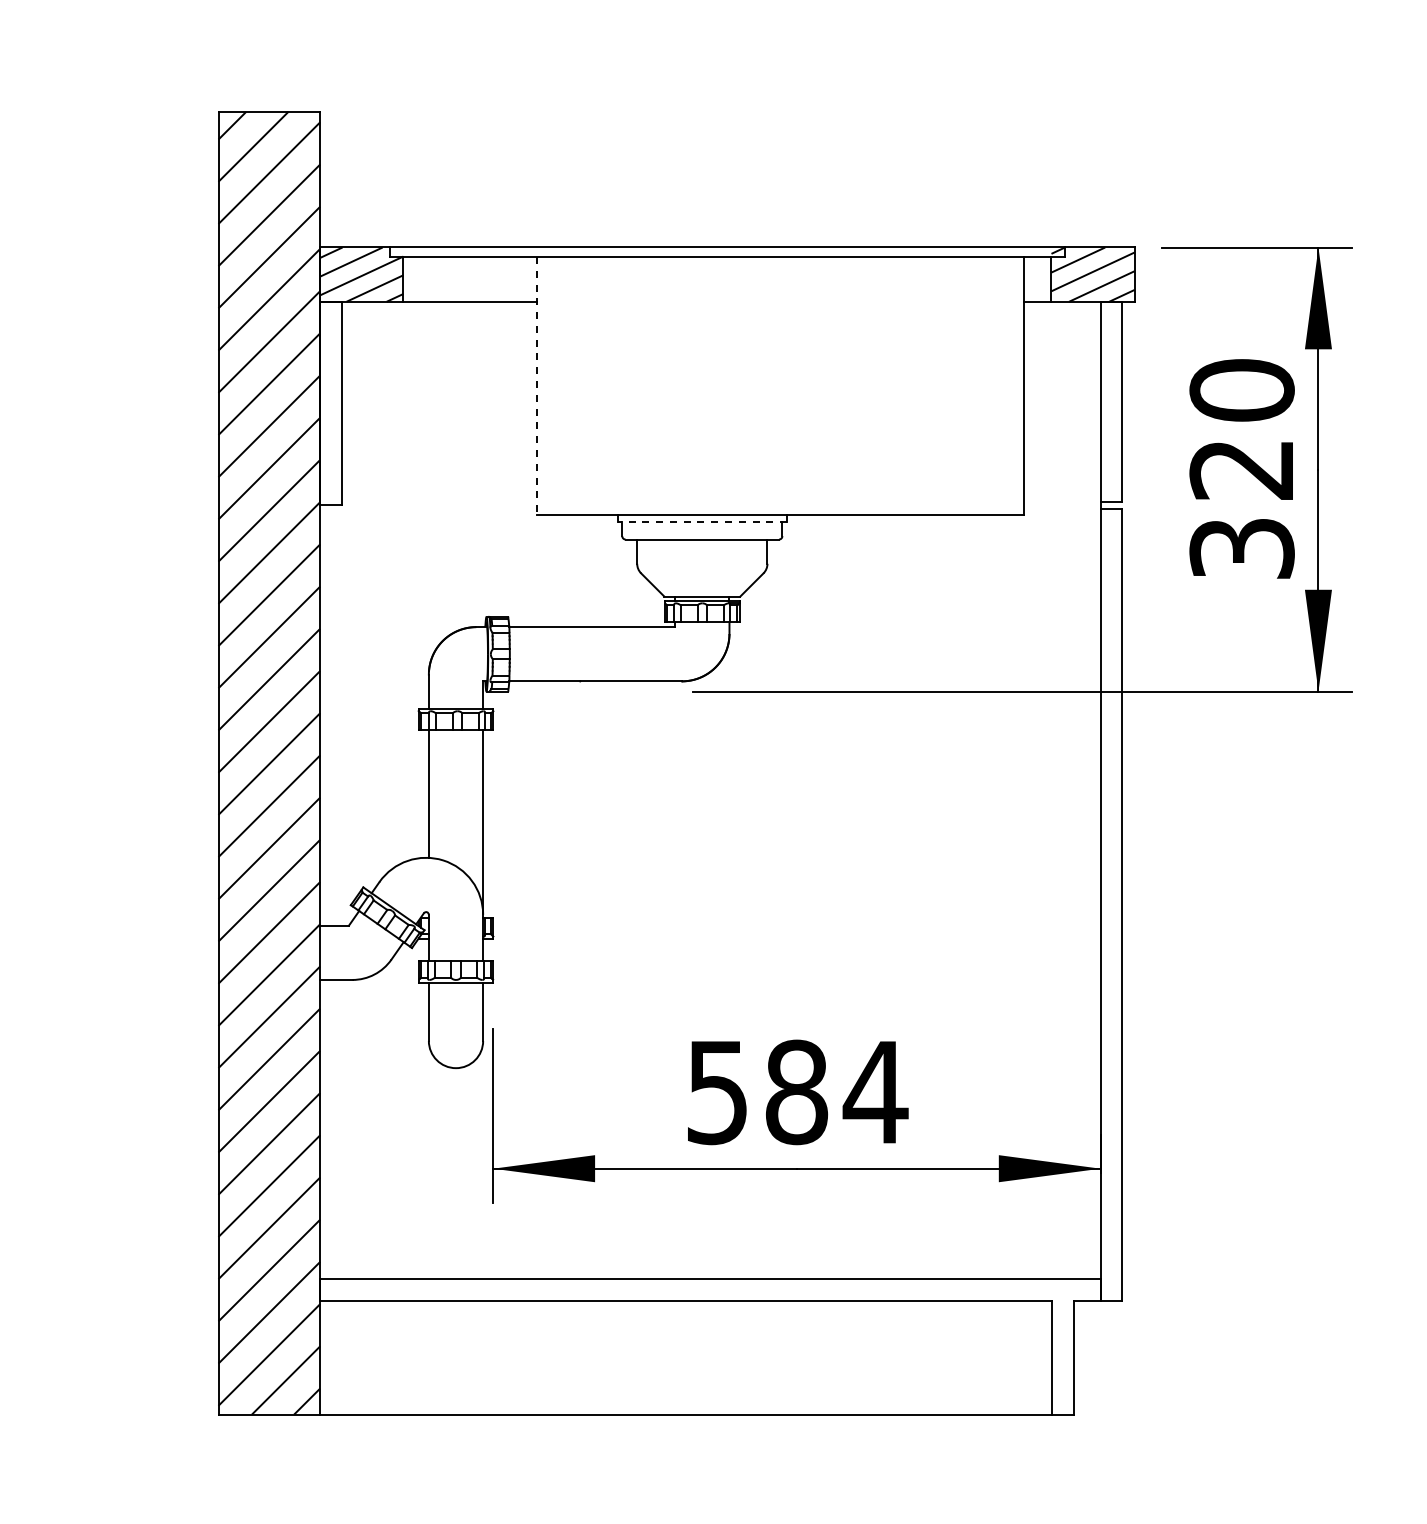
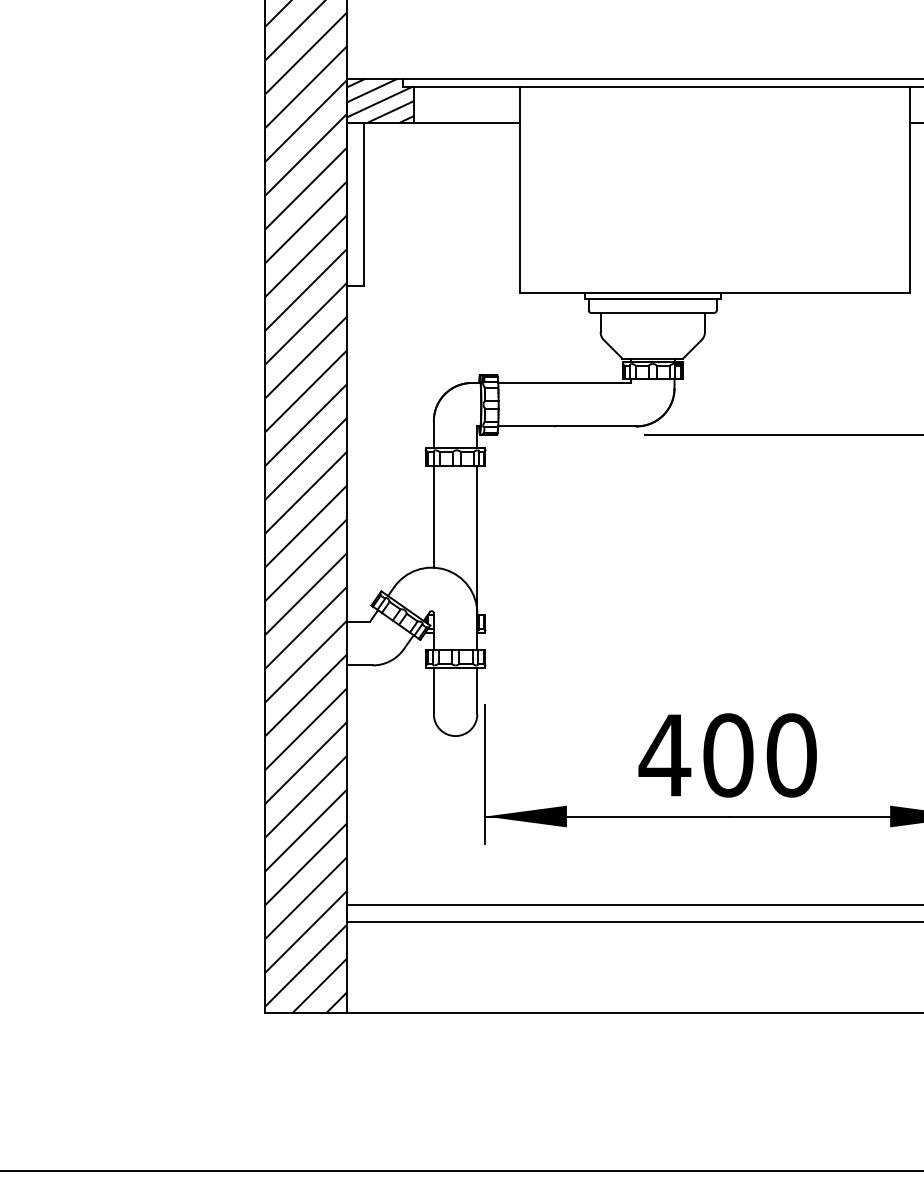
line: (536, 385) -> (520, 189), dashed -> solid
line: (702, 521) -> (652, 298), dashed -> solid
text: (796, 1092) -> (728, 755), 584 -> 400

